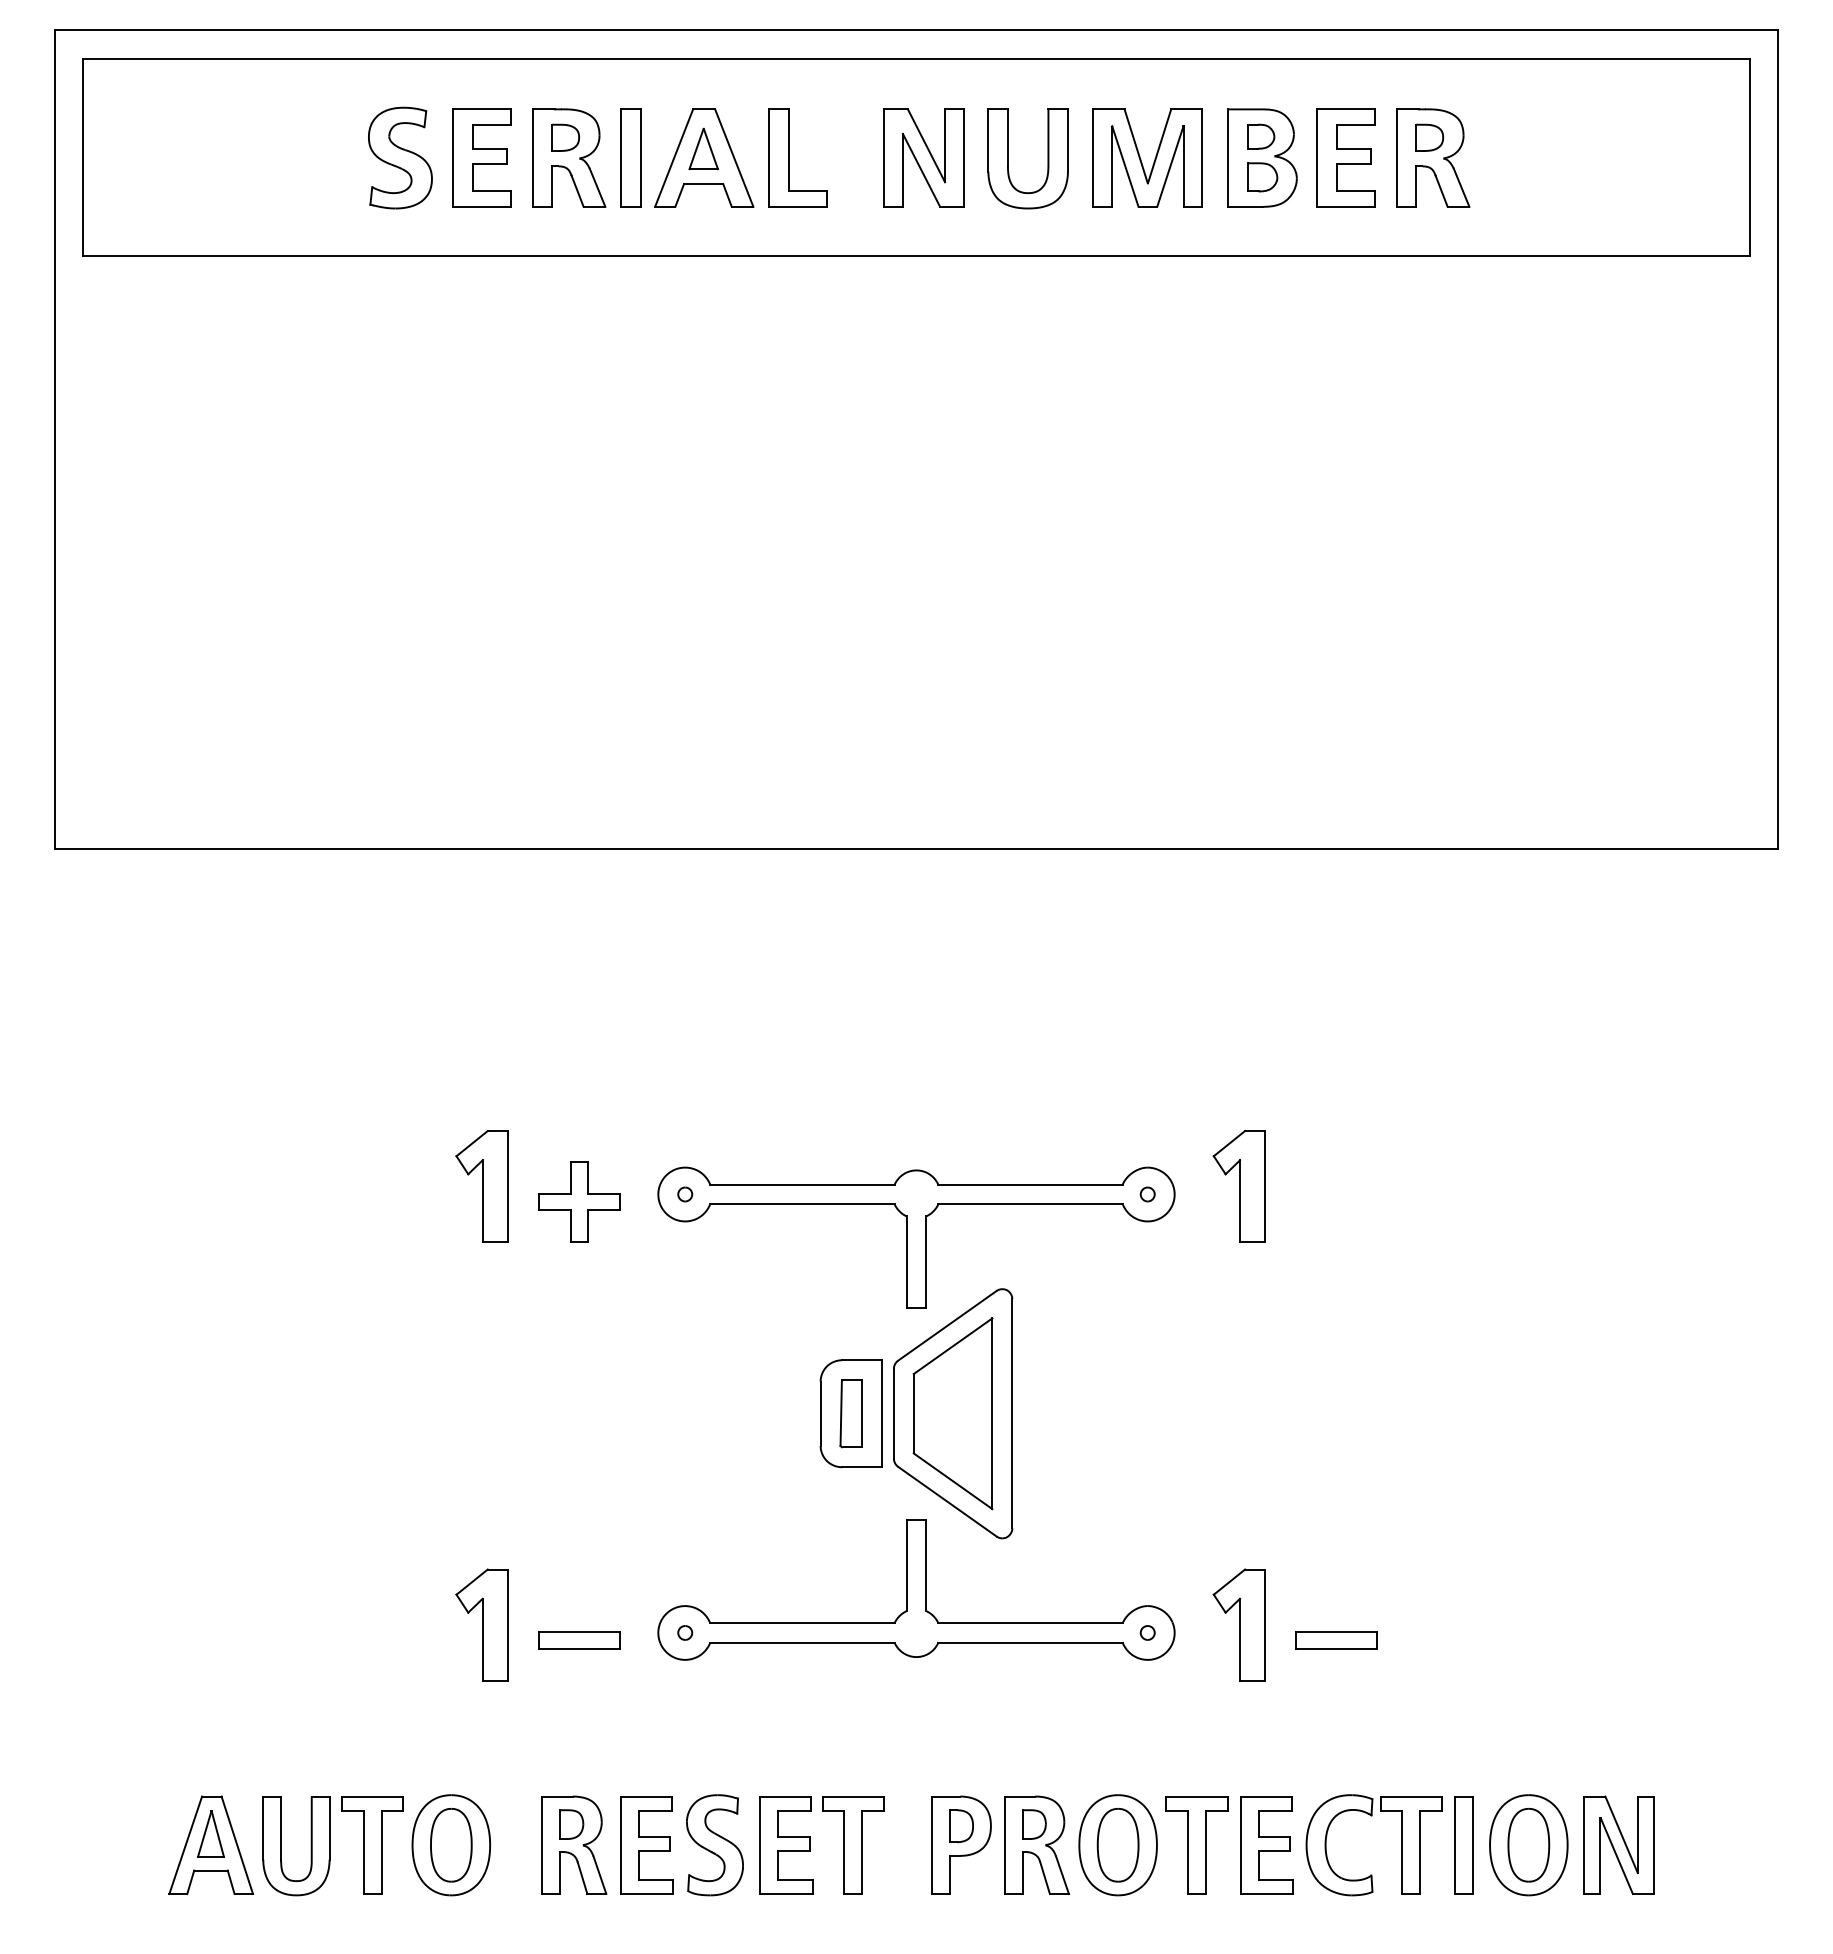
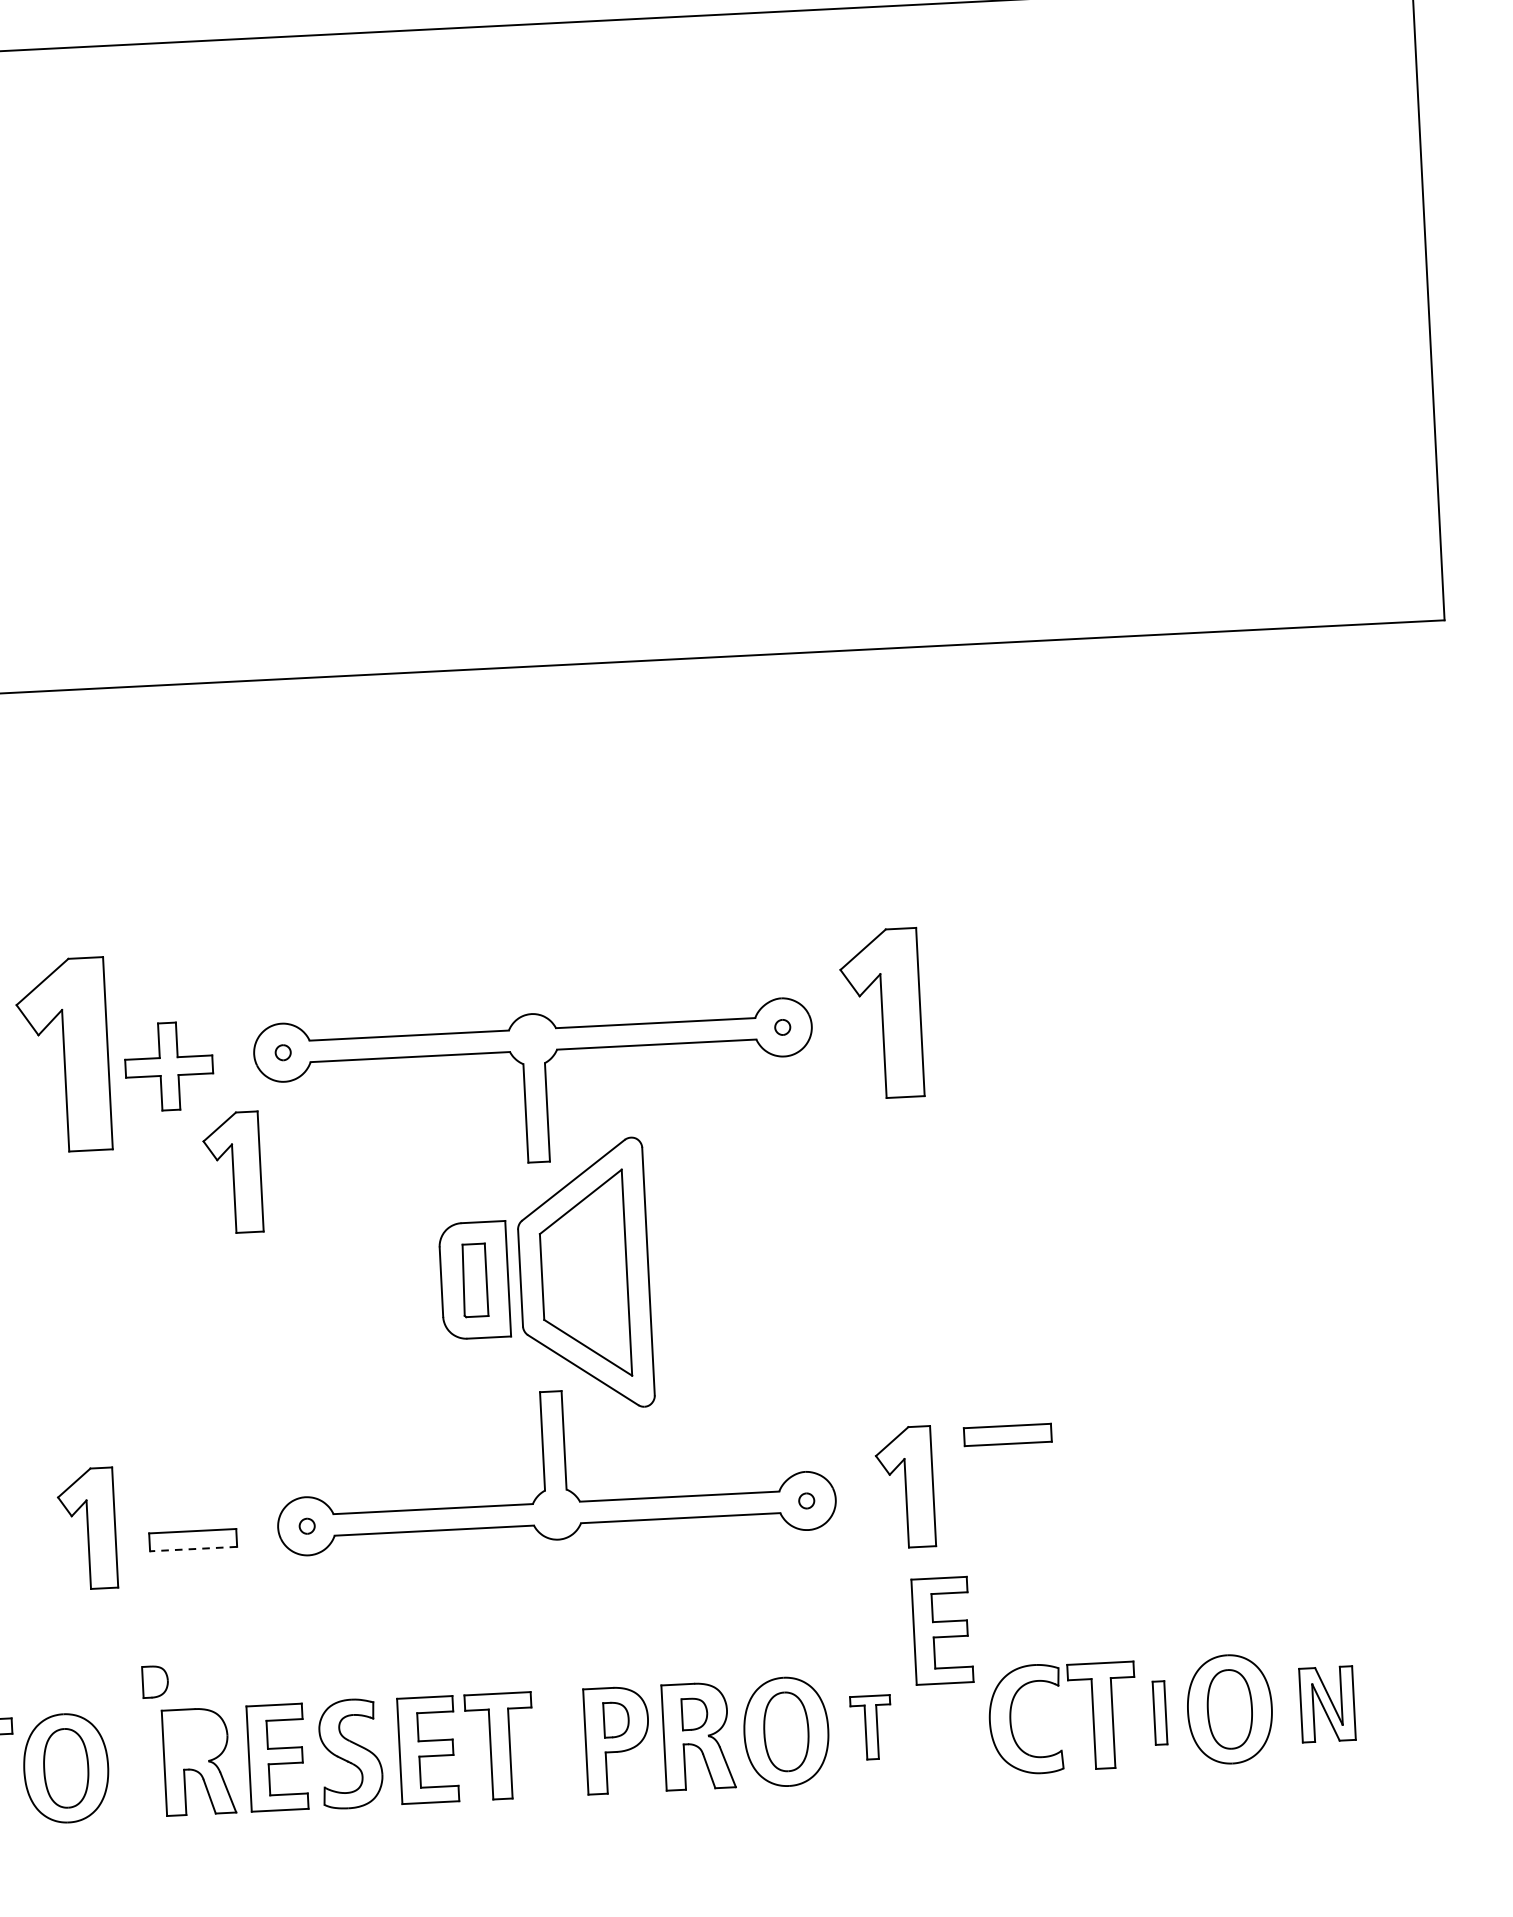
part: (481, 1186) -> (62, 1055), size x1.6
part: (1238, 1186) -> (880, 1013), size x1.4
part: (632, 1302) -> (232, 1172), added
part: (1336, 1640) -> (1007, 1435), moved
line: (578, 1648) -> (192, 1548), solid -> dashed
part: (571, 1824) -> (155, 1681), moved
part: (1618, 1844) -> (1326, 1703), size x0.7
part: (1196, 1845) -> (871, 1727), size x0.6
part: (1266, 1845) -> (941, 1631), moved
part: (1463, 1845) -> (1159, 1713), size x0.6

